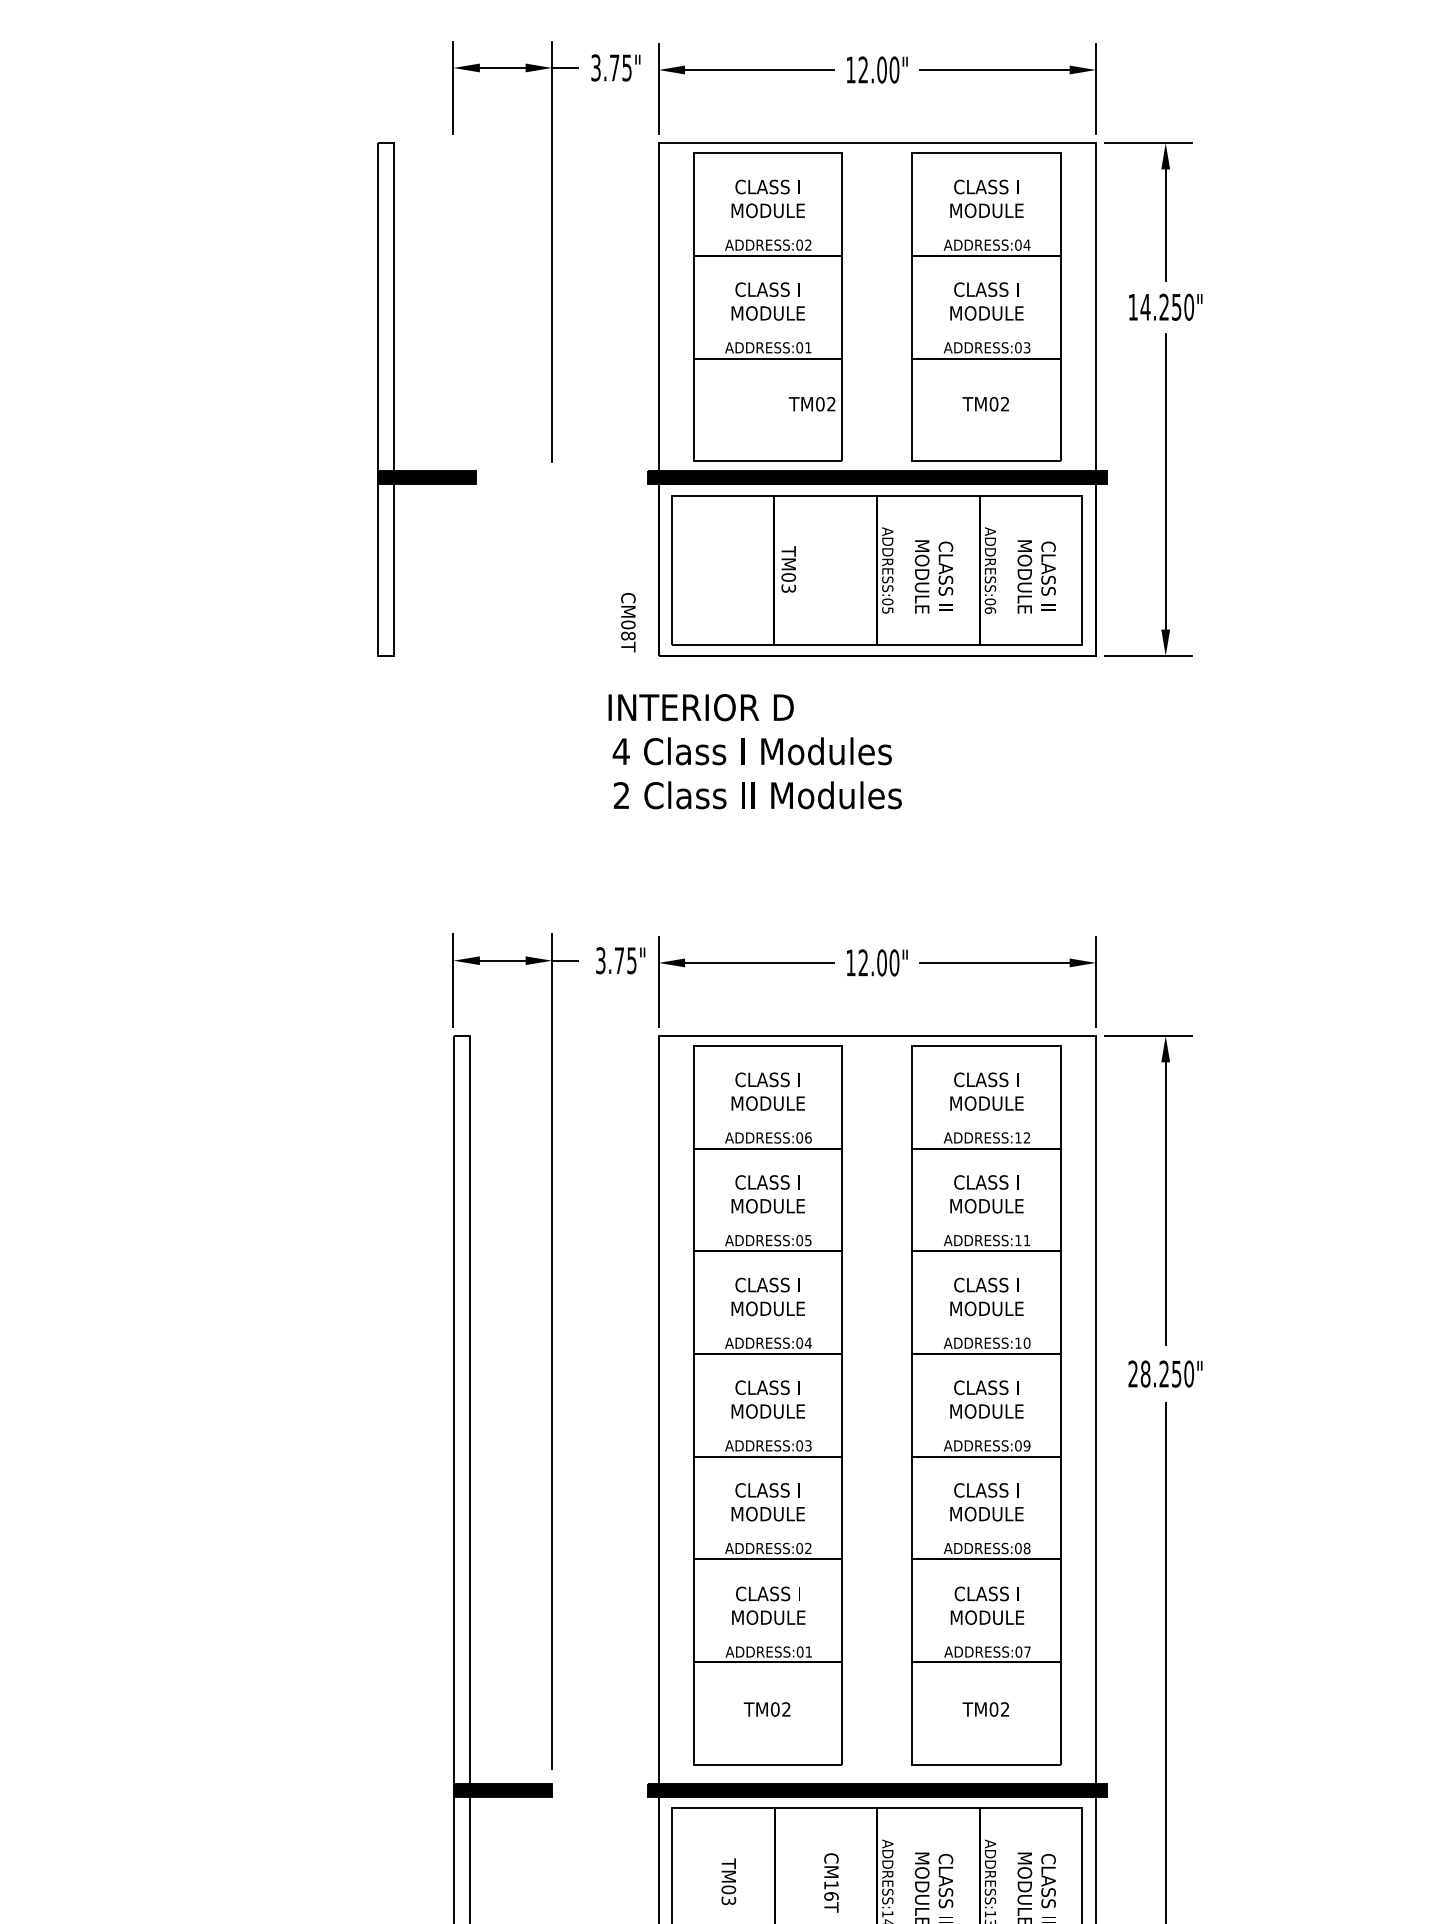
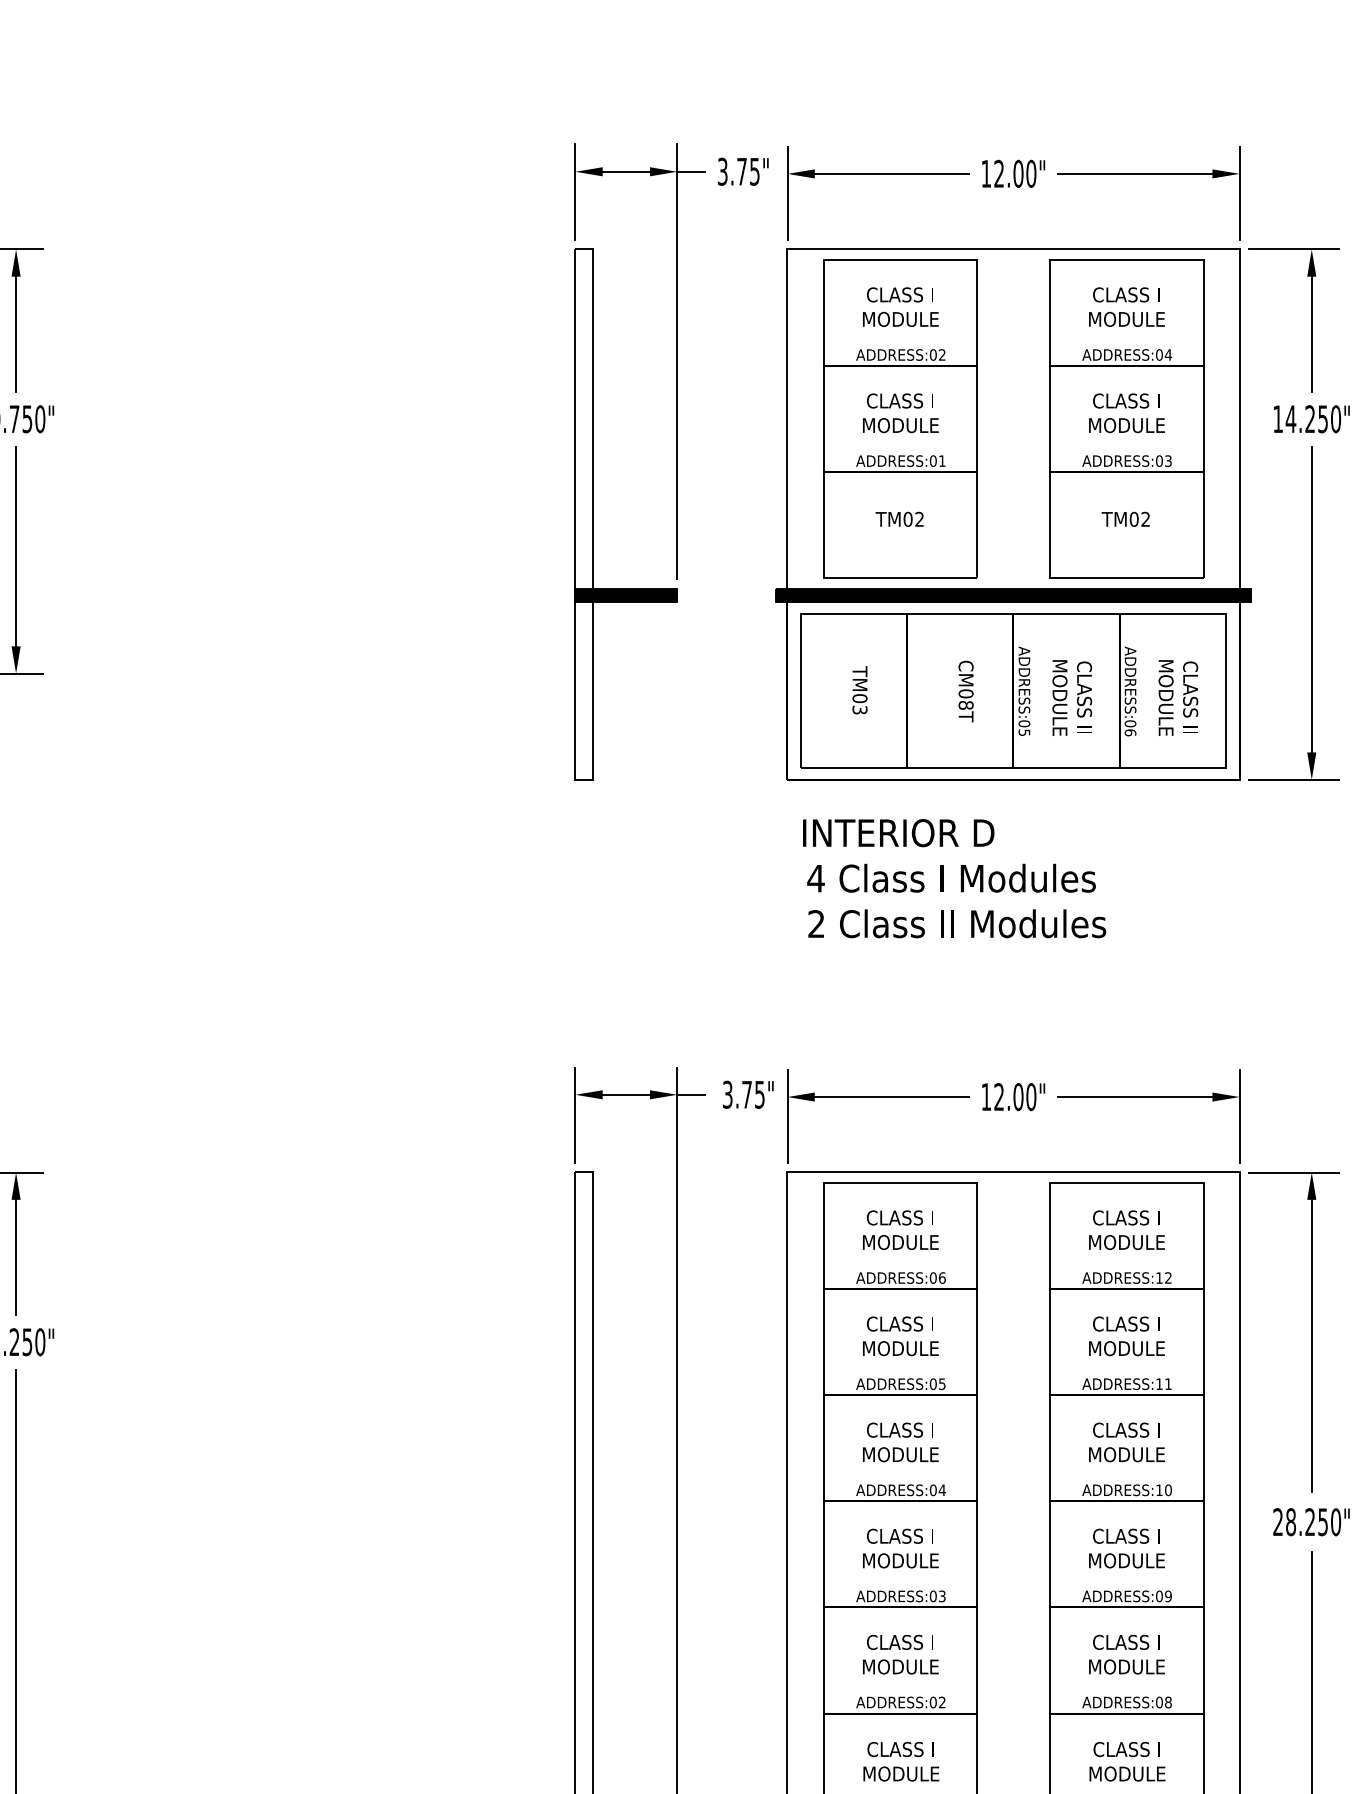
part: (394, 399) -> (592, 514), moved
text: (811, 403) -> (899, 518), moved
text: (788, 569) -> (859, 690), moved
text: (628, 622) -> (966, 691), moved
text: (754, 751) -> (953, 878), moved

